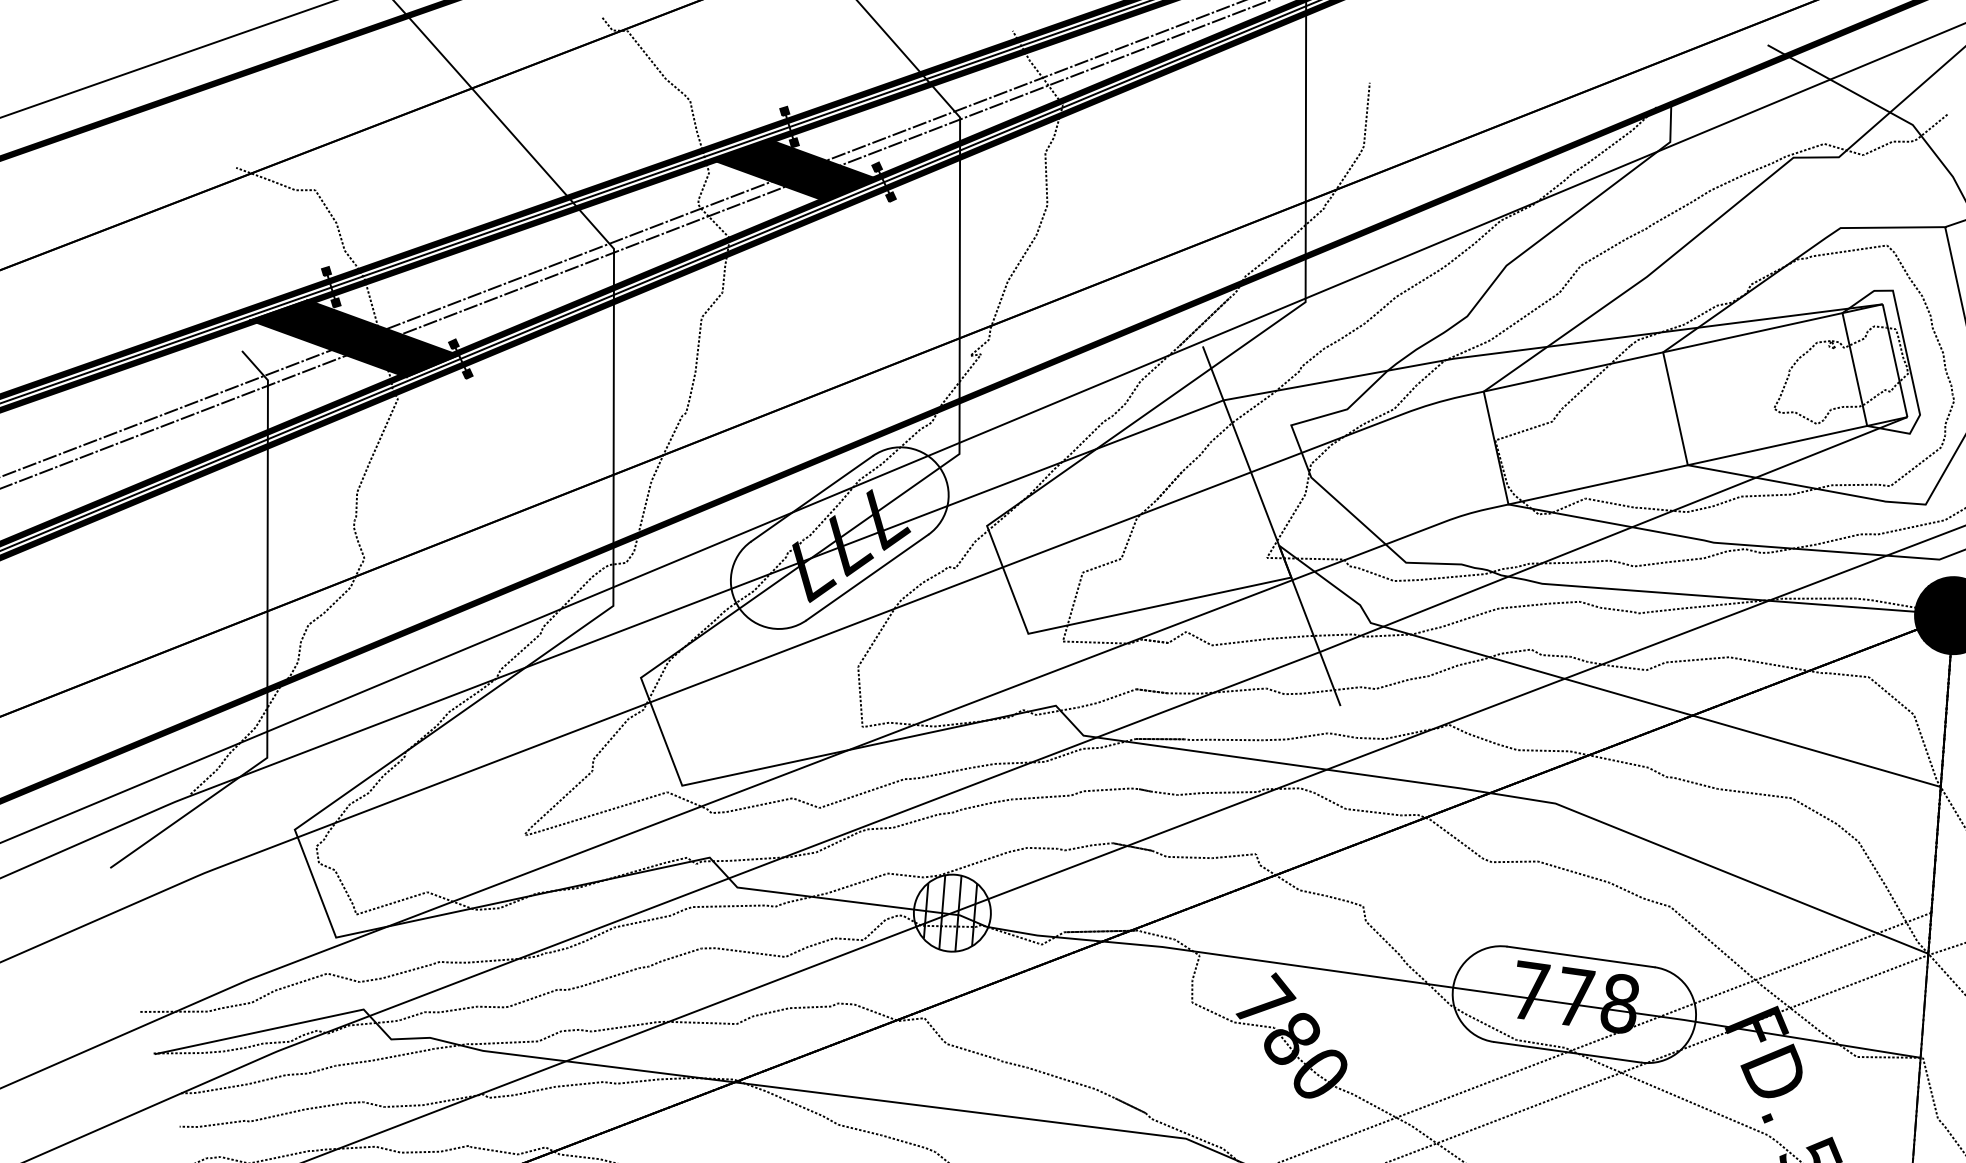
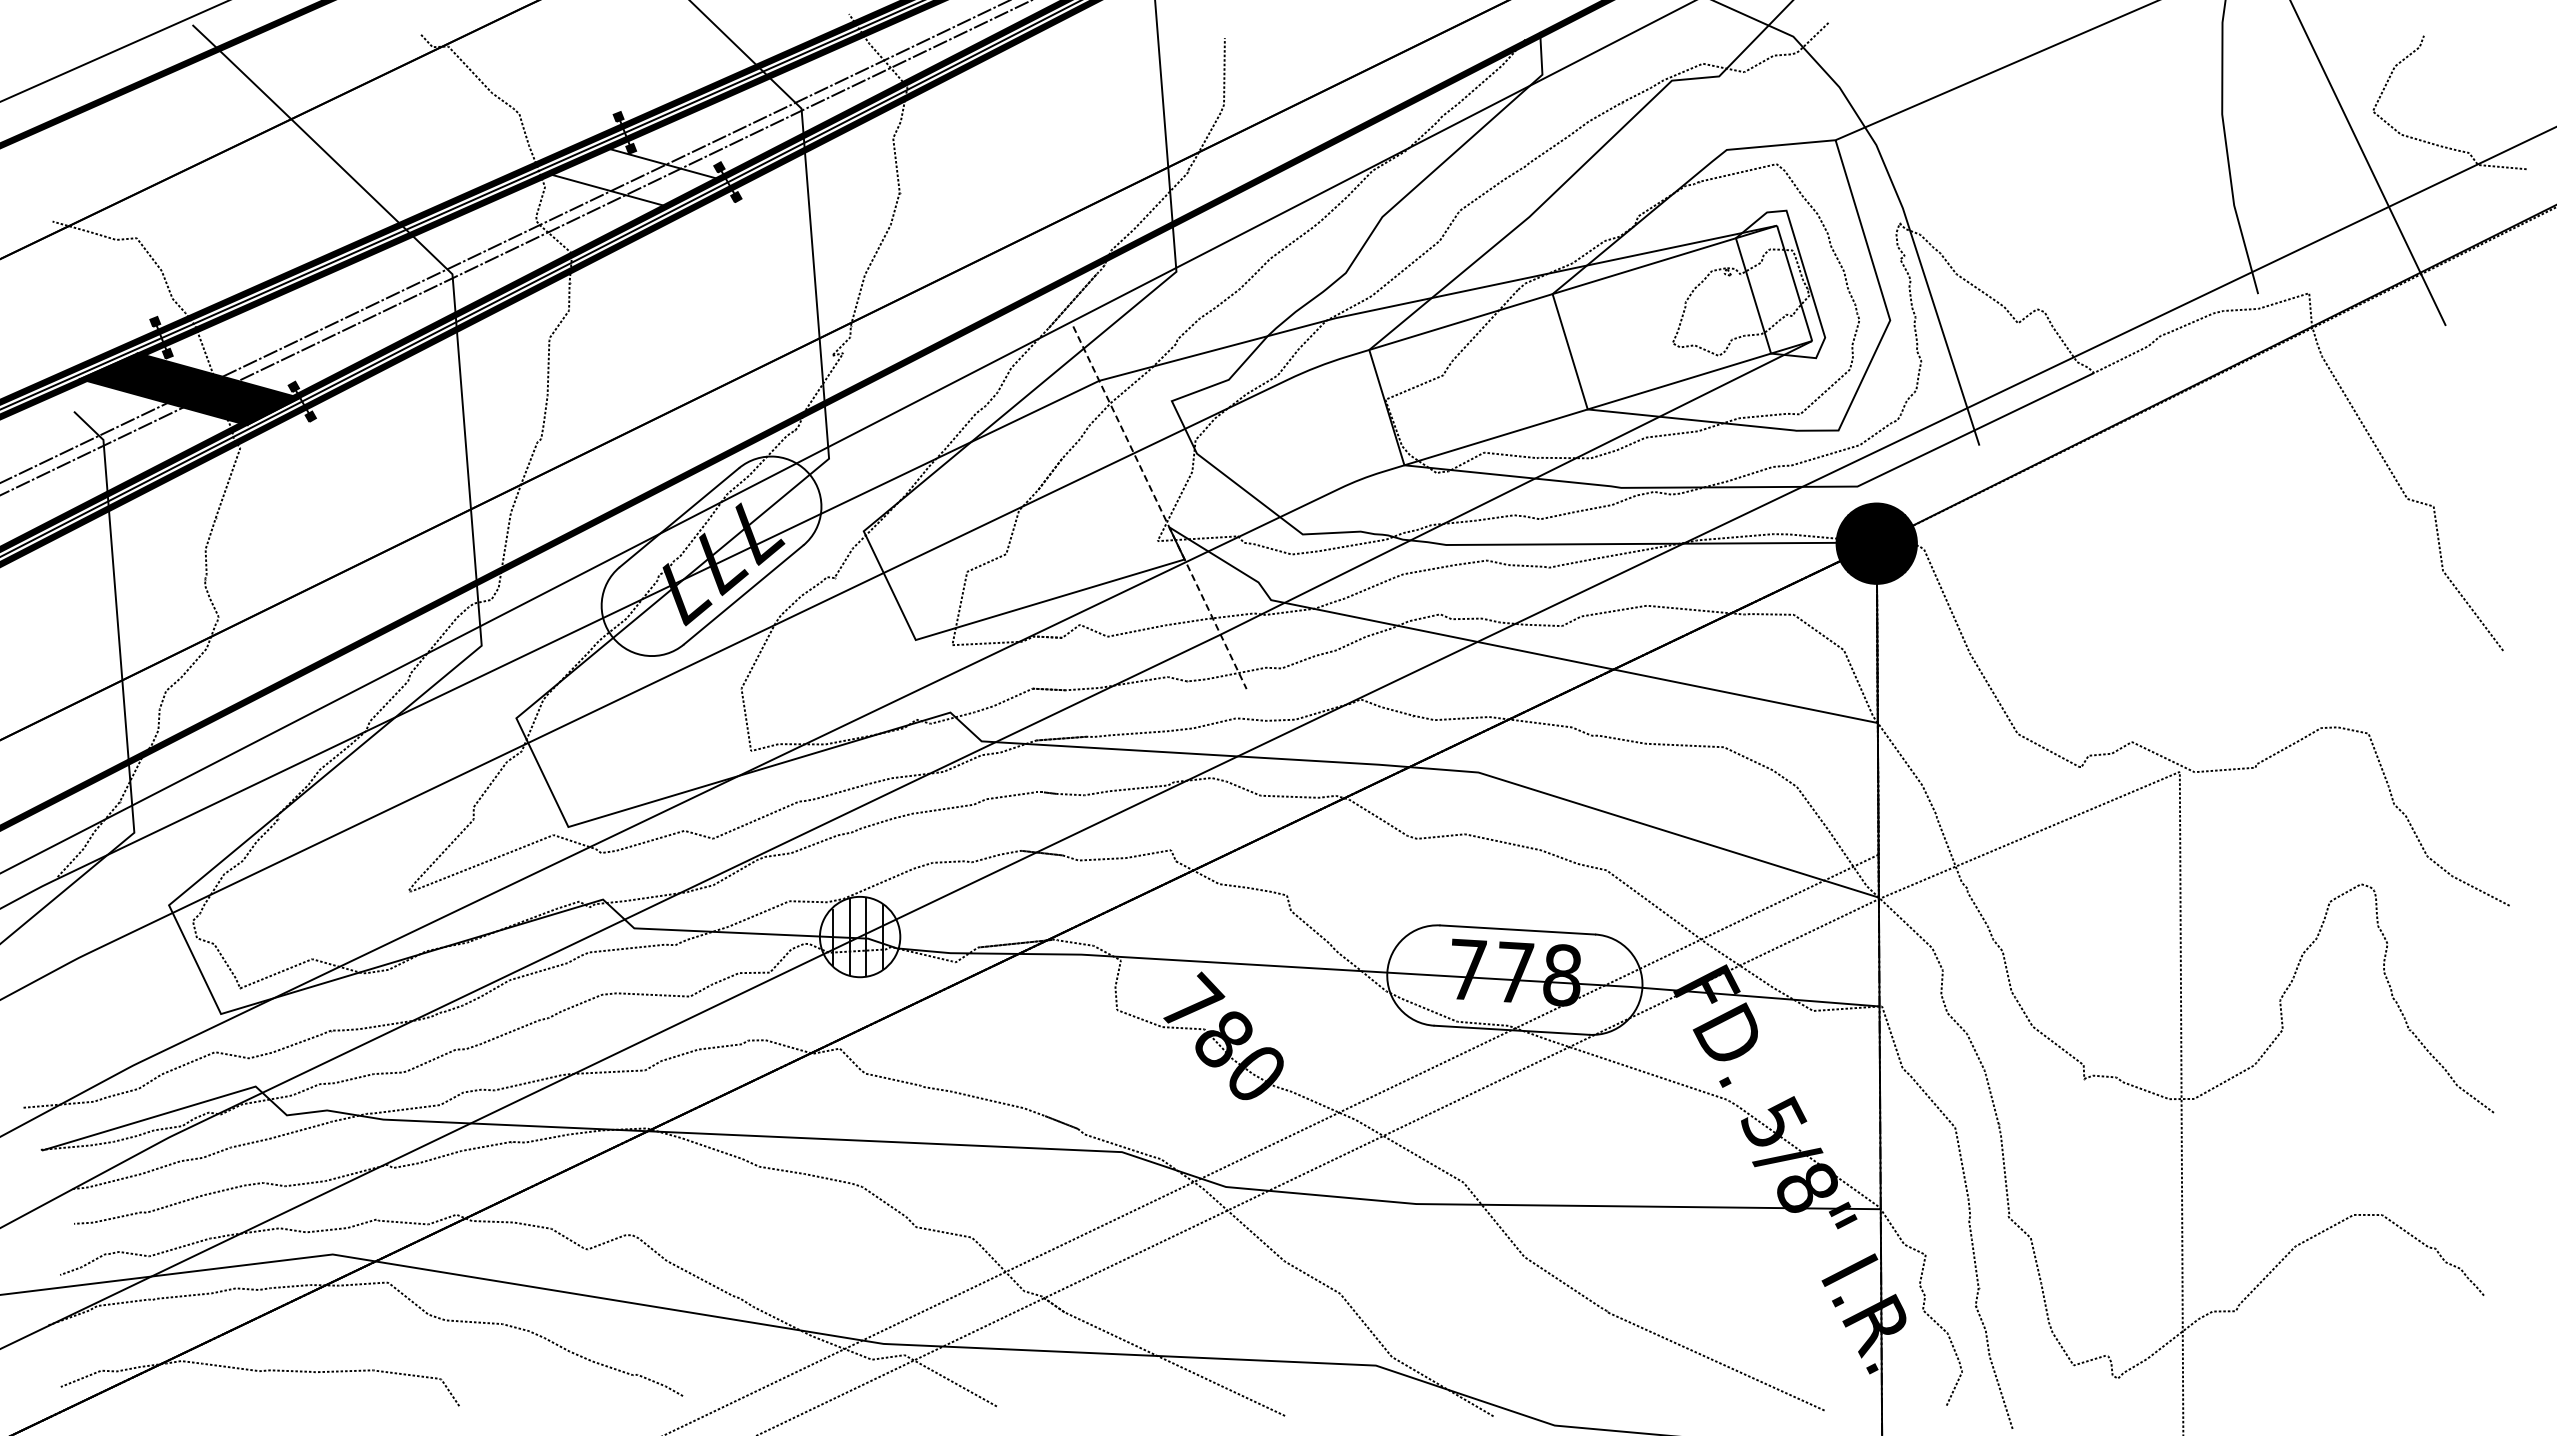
fill: (794, 170) -> (633, 177), removed
line: (1271, 525) -> (1159, 507), solid -> dashed

